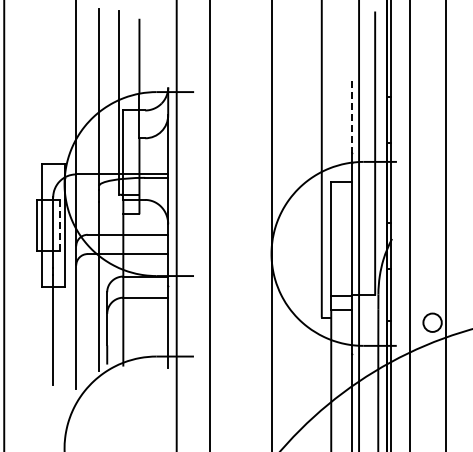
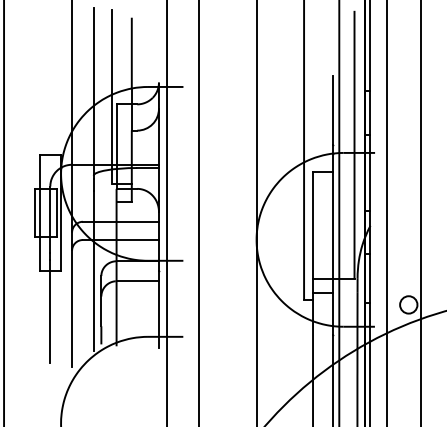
line: (352, 117) -> (333, 110), dashed -> solid
line: (60, 225) -> (57, 213), dashed -> solid

